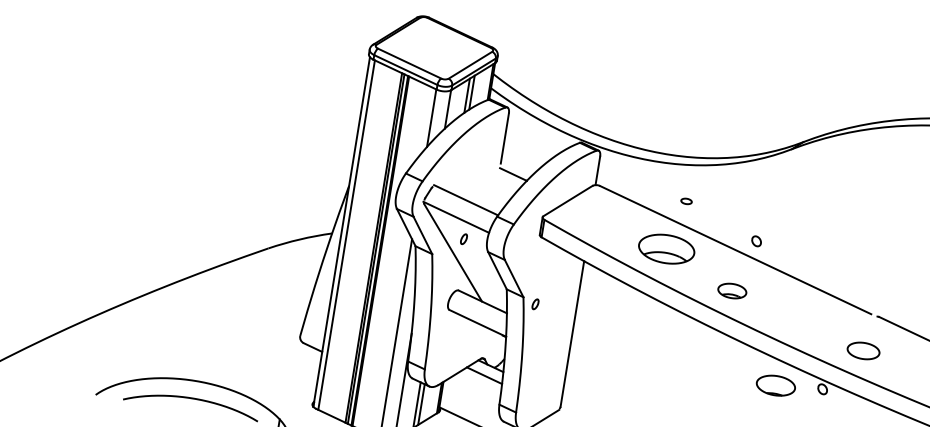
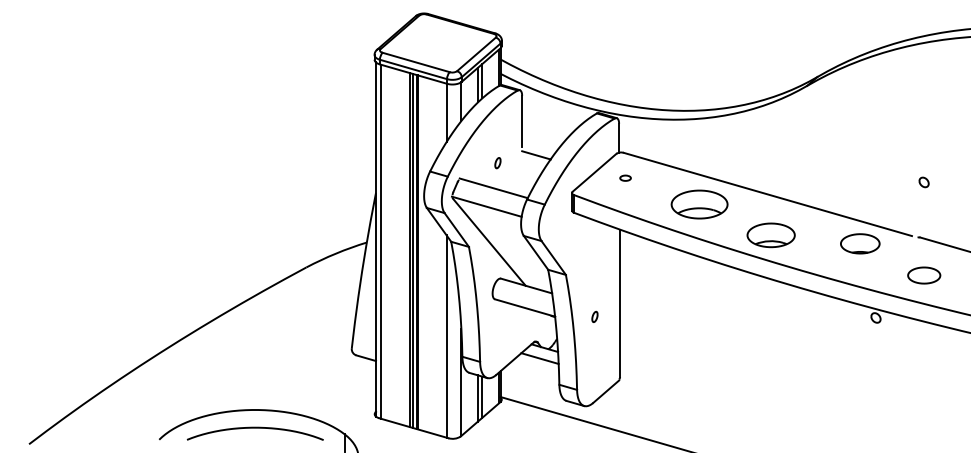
part: (686, 200) -> (625, 177), moved
part: (463, 239) -> (497, 163), moved
part: (755, 241) -> (923, 182), moved
part: (731, 291) -> (770, 235), size x1.67
part: (535, 303) -> (594, 316), moved
part: (863, 350) -> (924, 275), moved
part: (776, 385) -> (860, 243), moved

